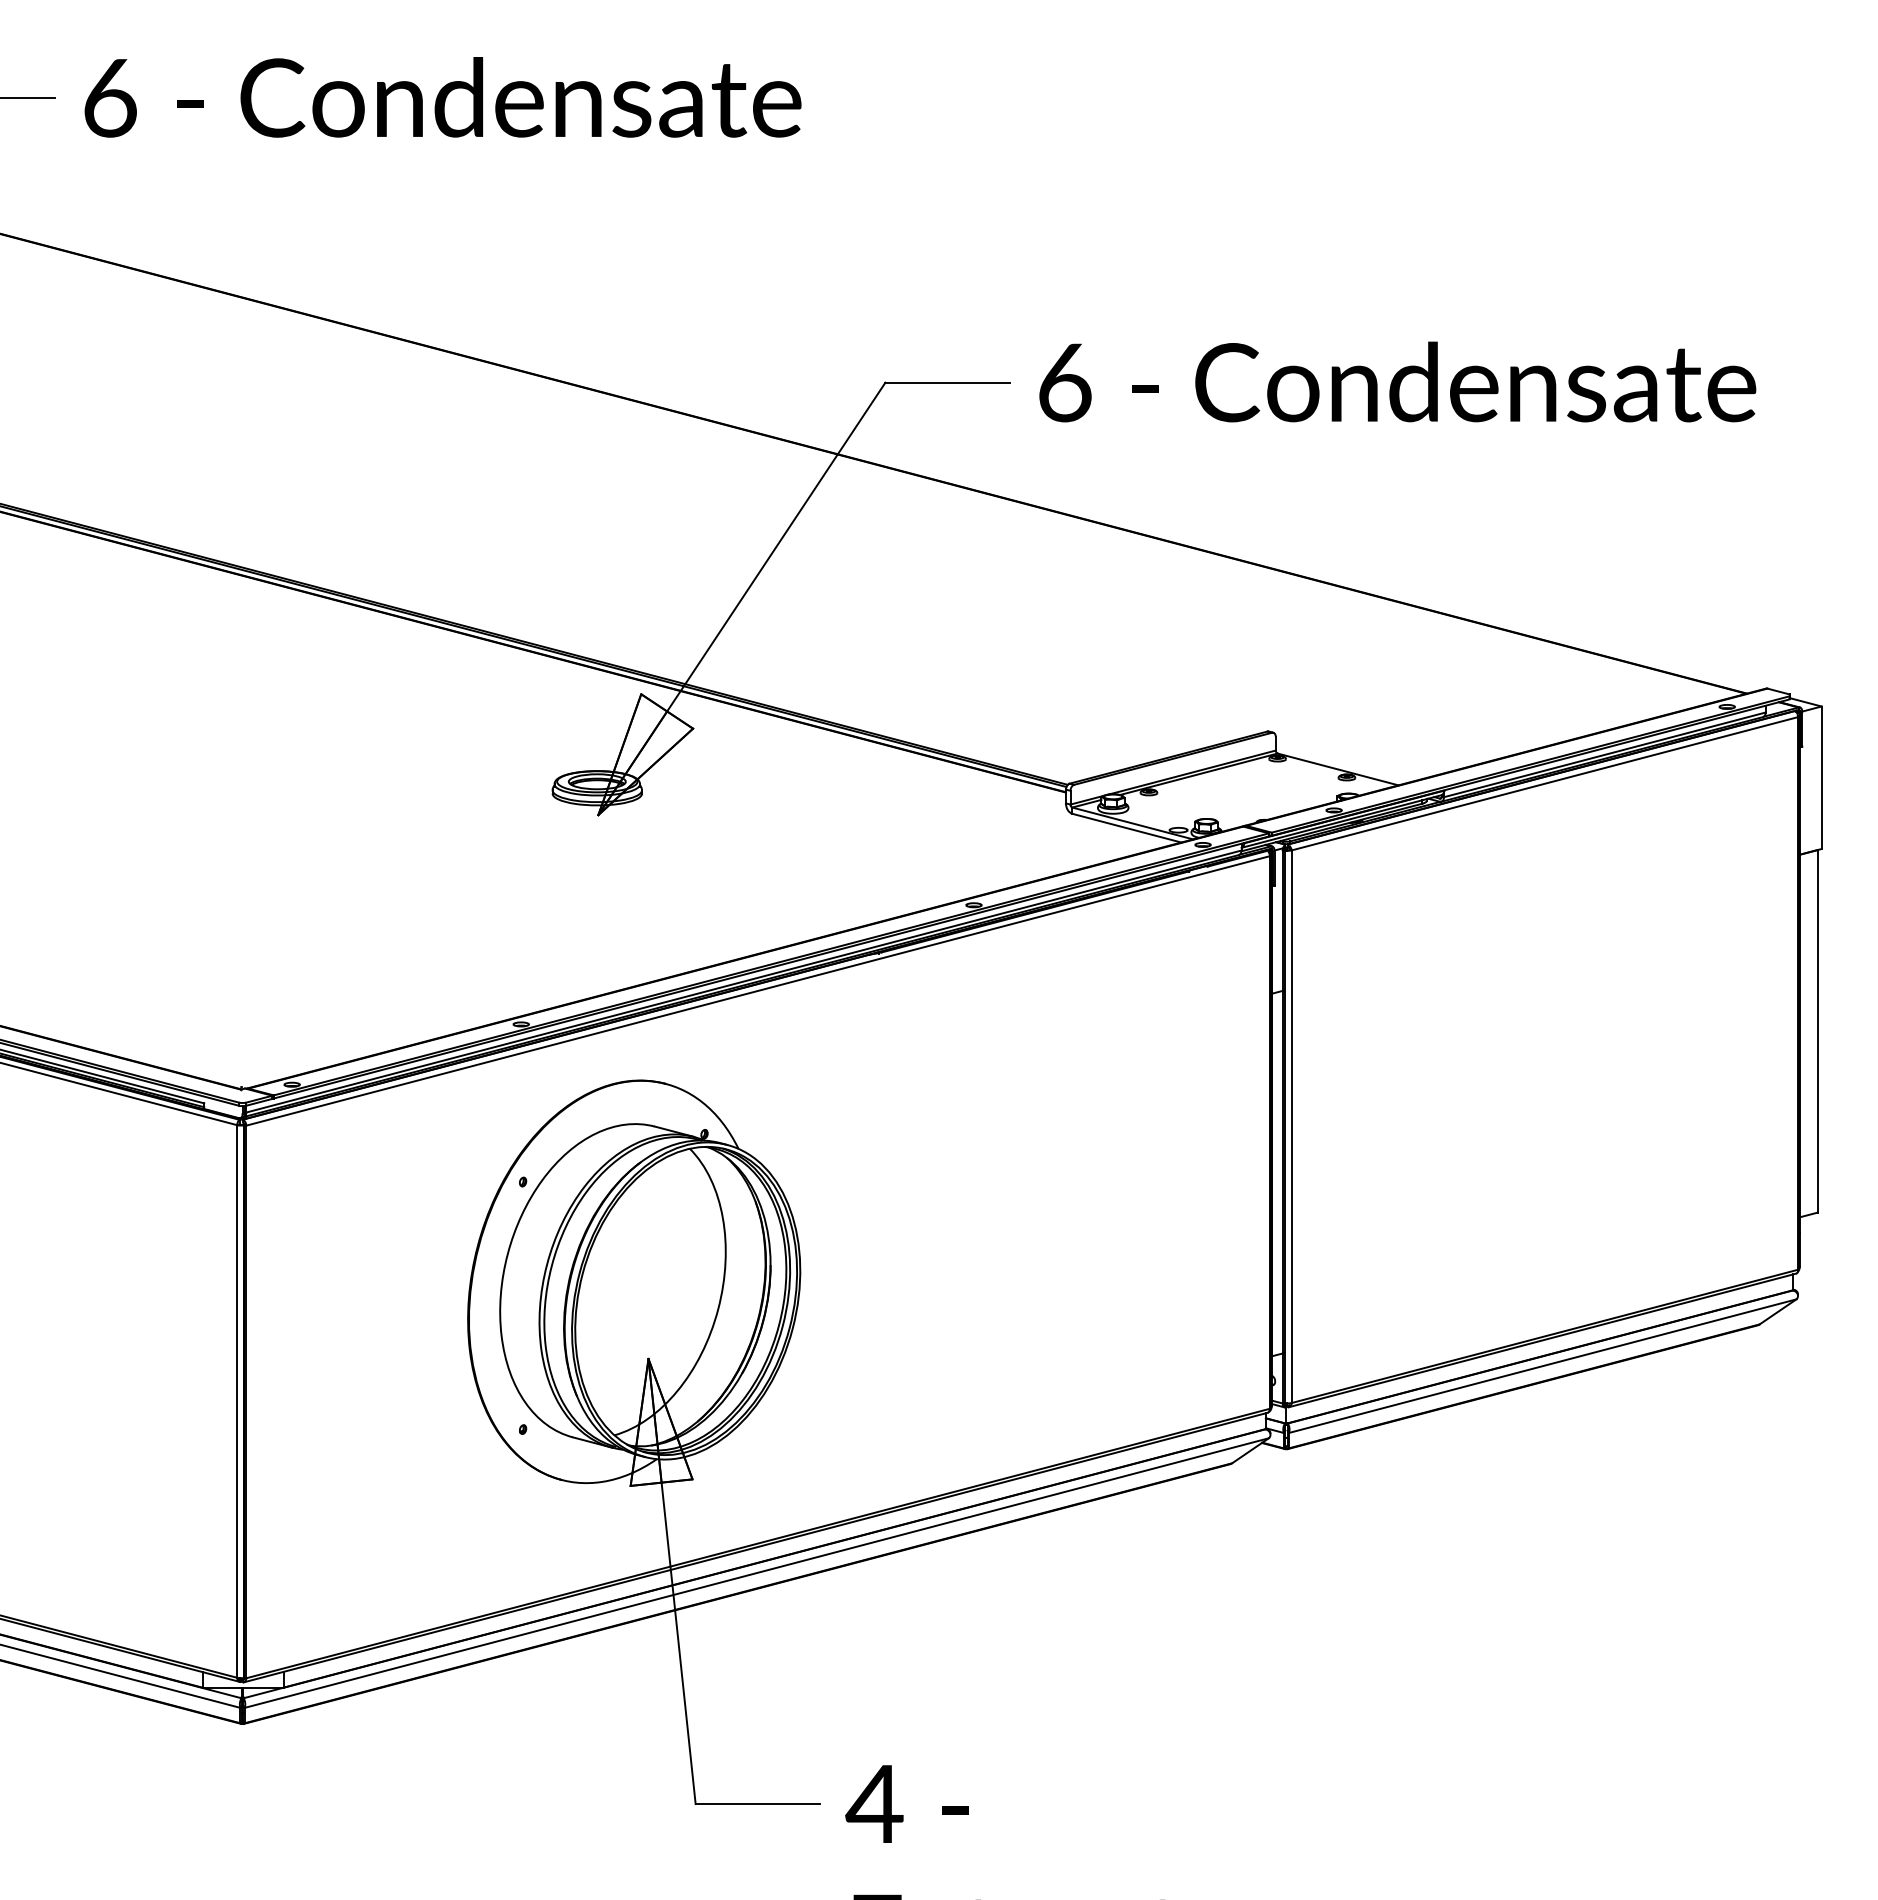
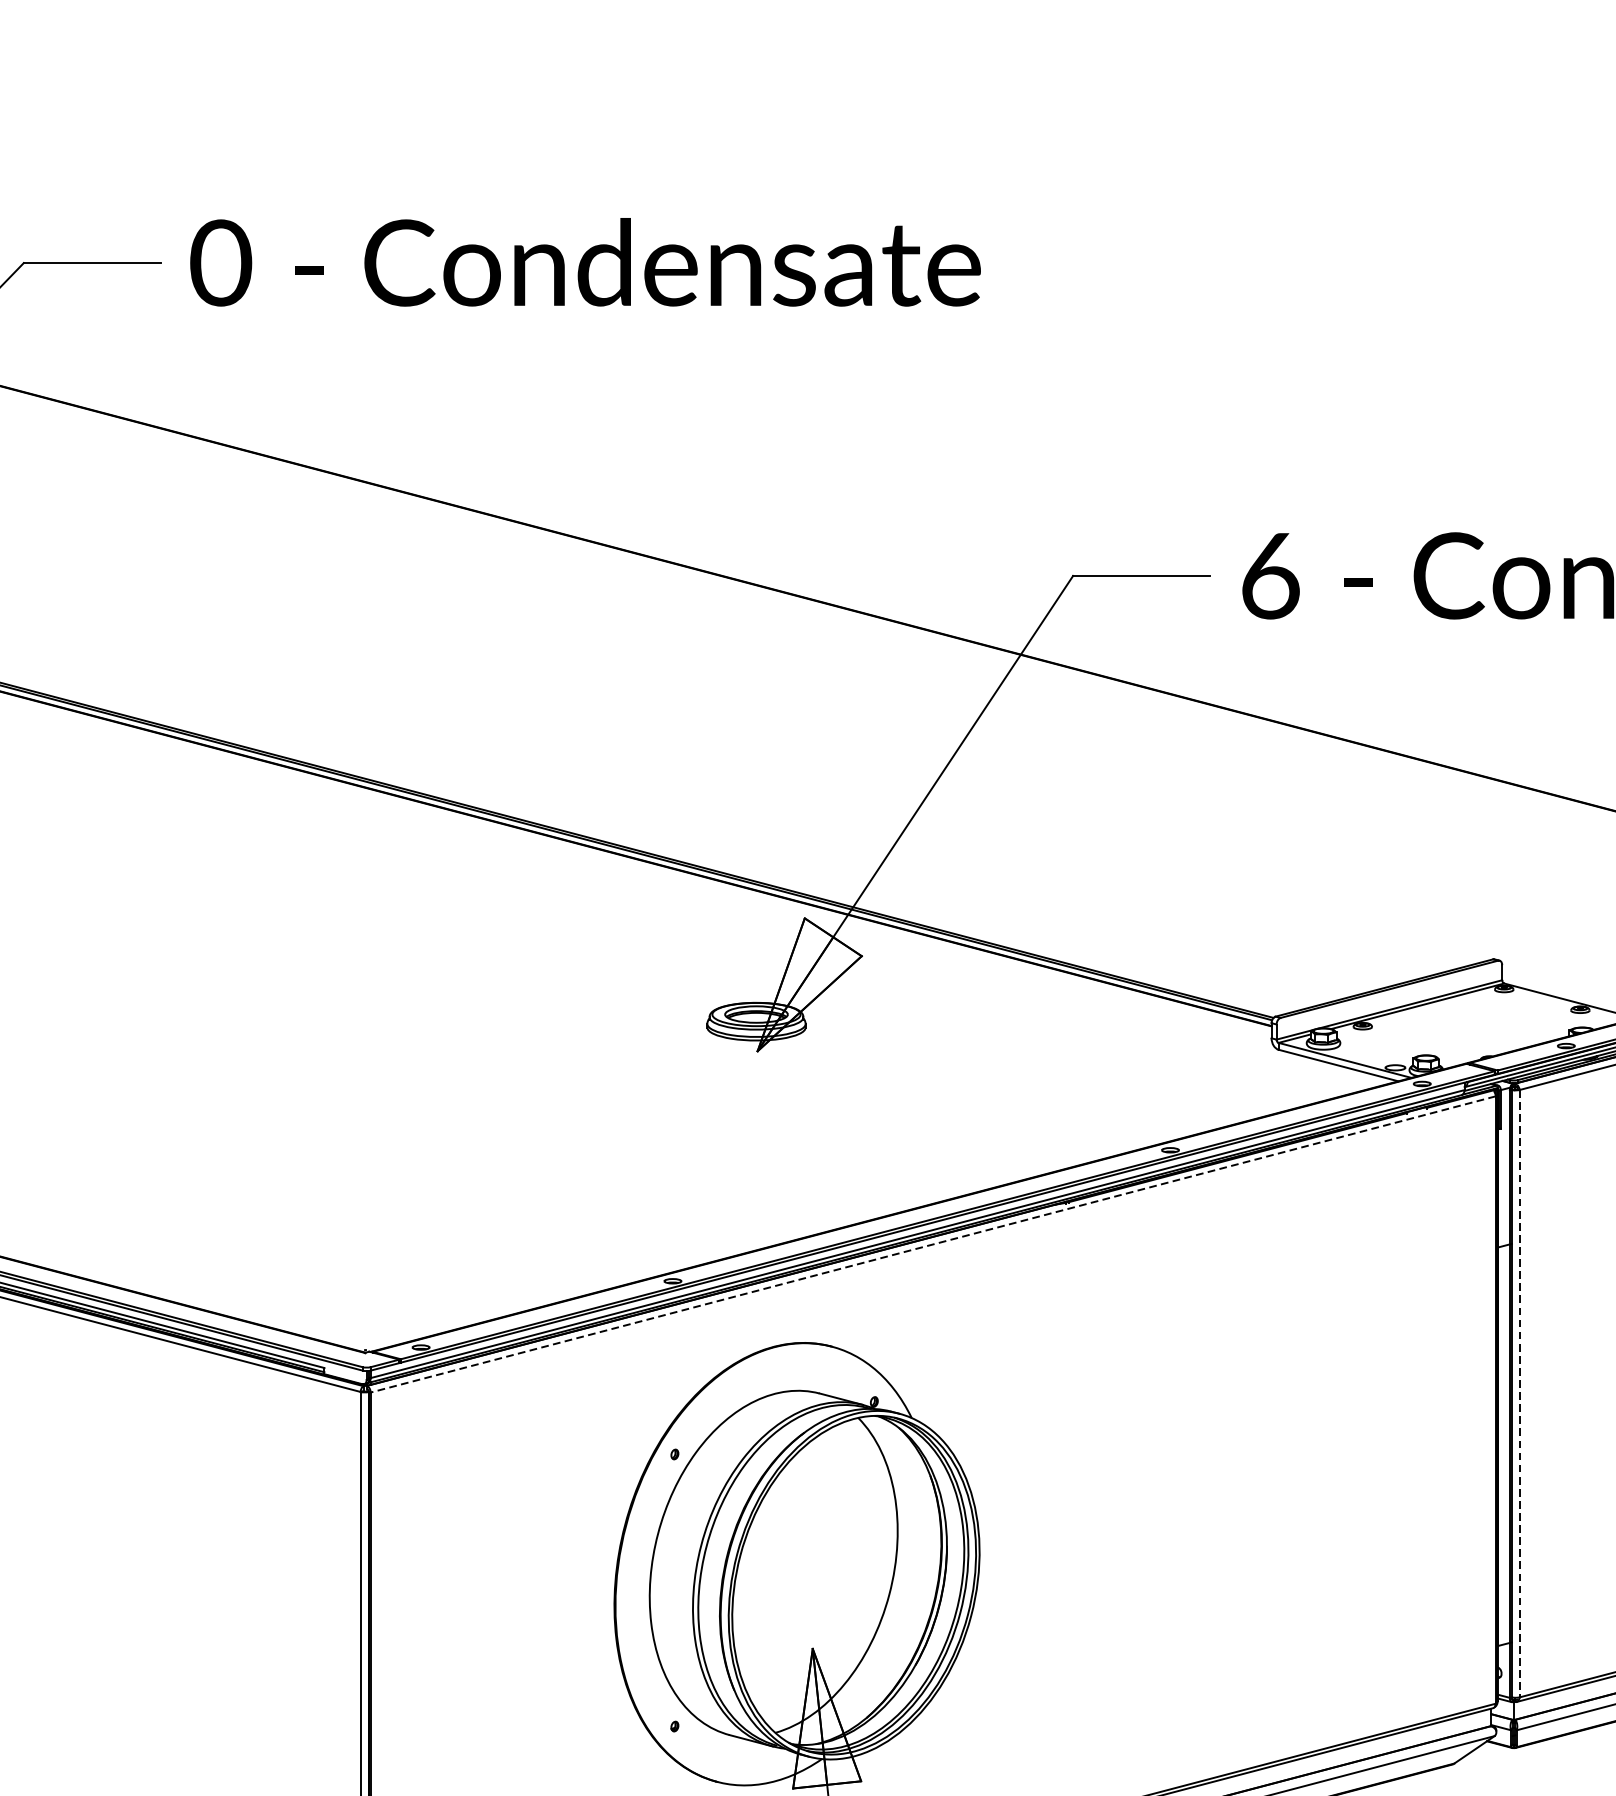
text: (110, 97) -> (221, 262), 6 -> 0
line: (757, 991) -> (932, 1245), solid -> dashed
line: (1291, 1127) -> (1519, 1394), solid -> dashed

